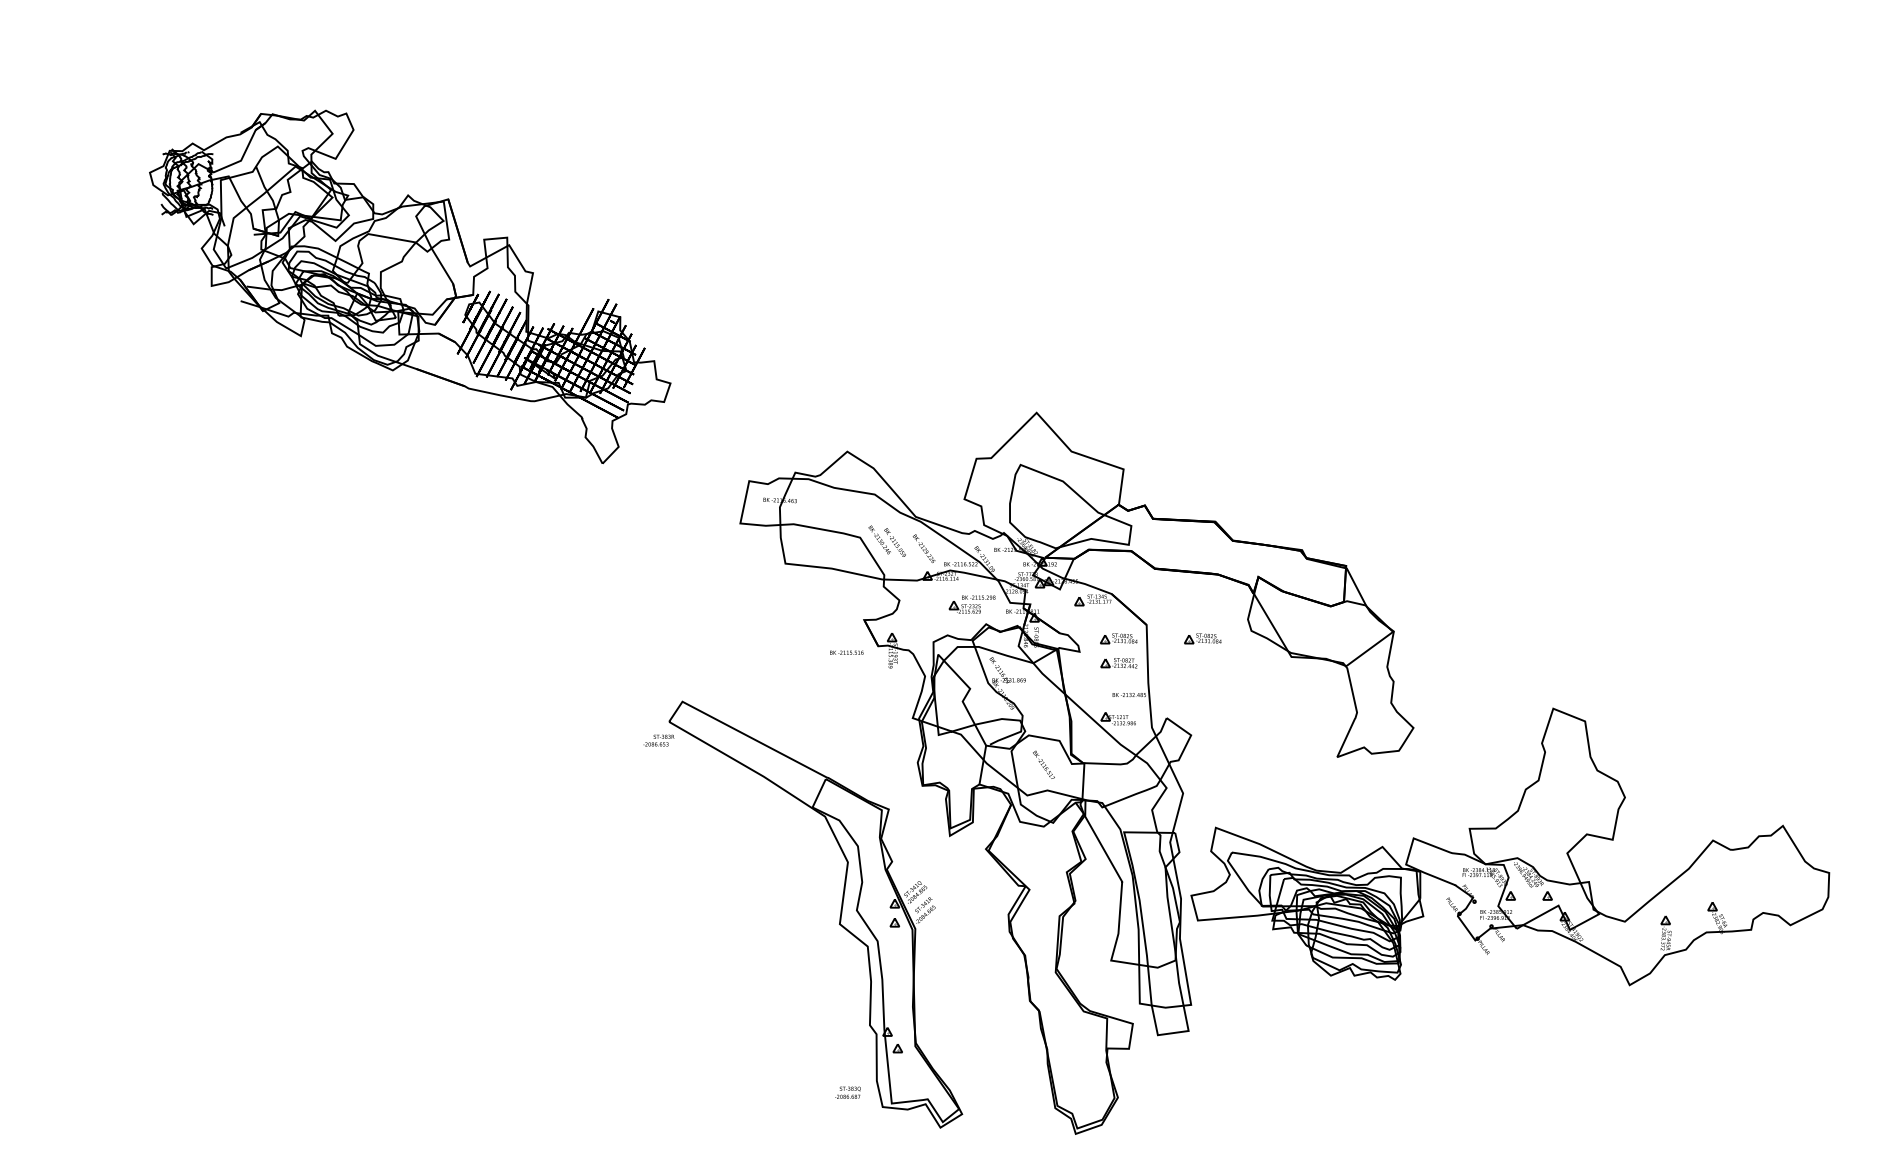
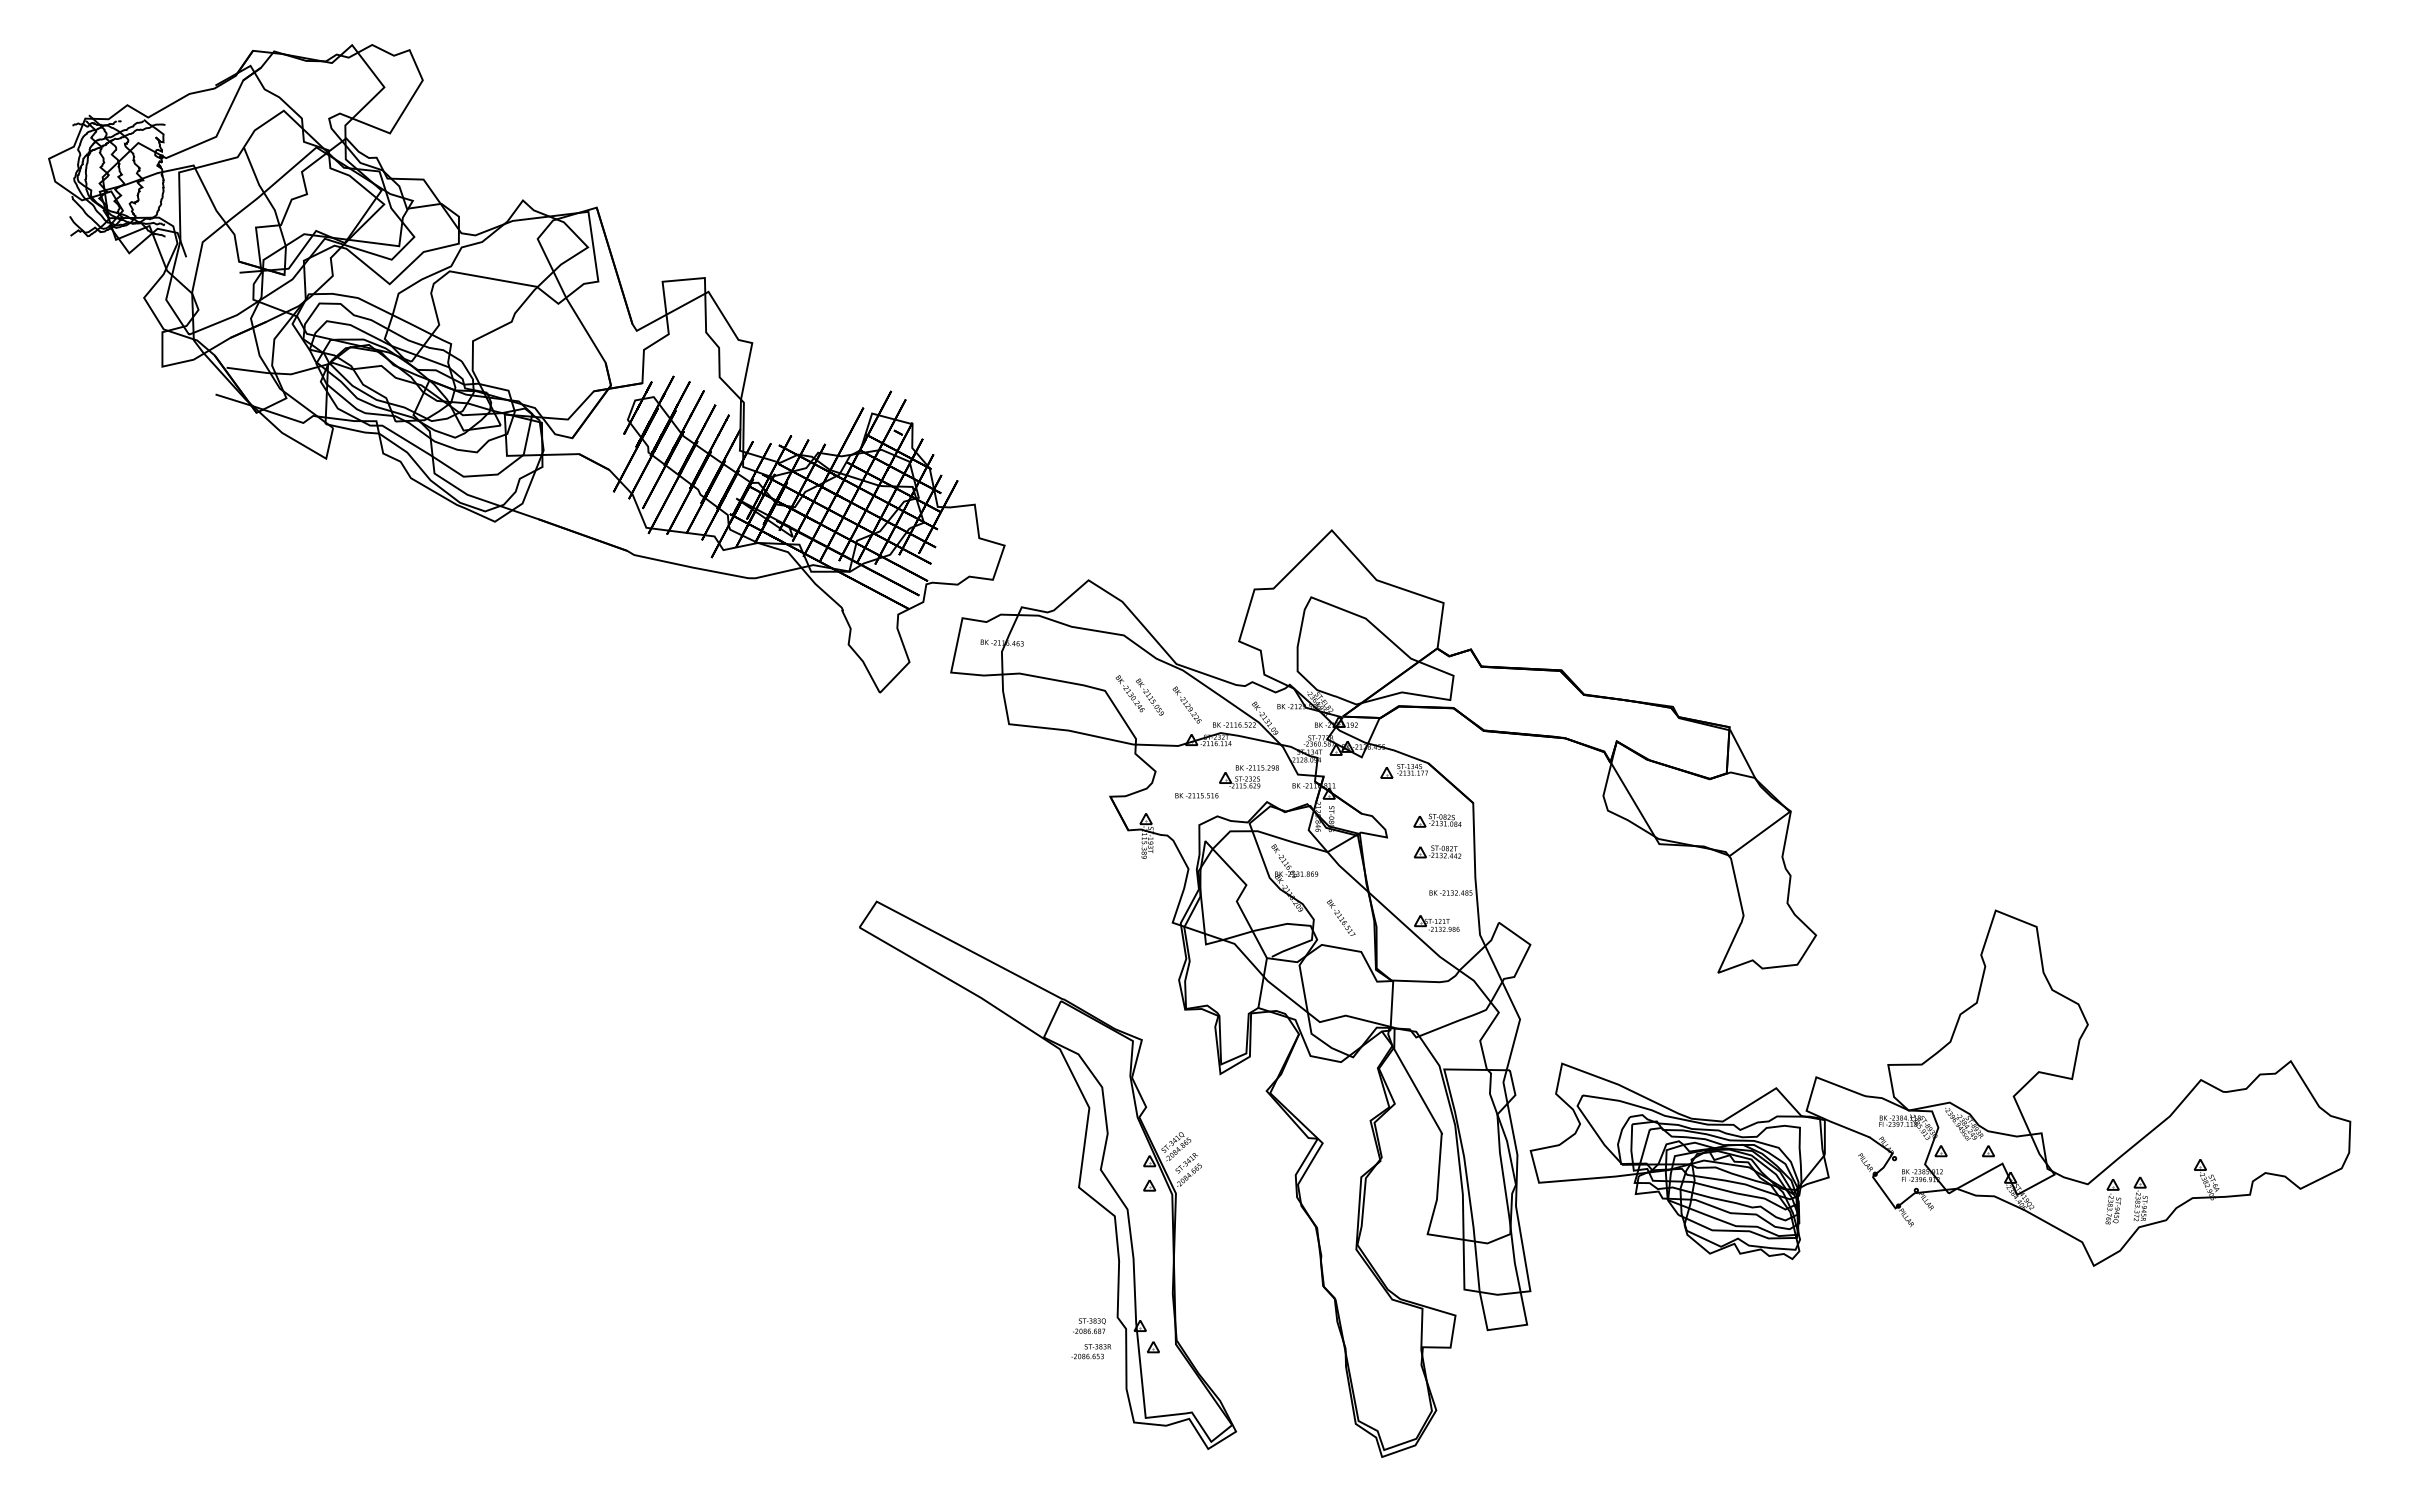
part: (409, 286) -> (526, 368), size x1.43
part: (1202, 638) -> (1545, 820), removed
text: (846, 652) -> (1196, 795), moved
text: (658, 740) -> (1091, 1351), moved
text: (1044, 764) -> (1341, 917), moved
part: (1644, 935) -> (2113, 1201), added
text: (848, 1092) -> (1089, 1325), moved

